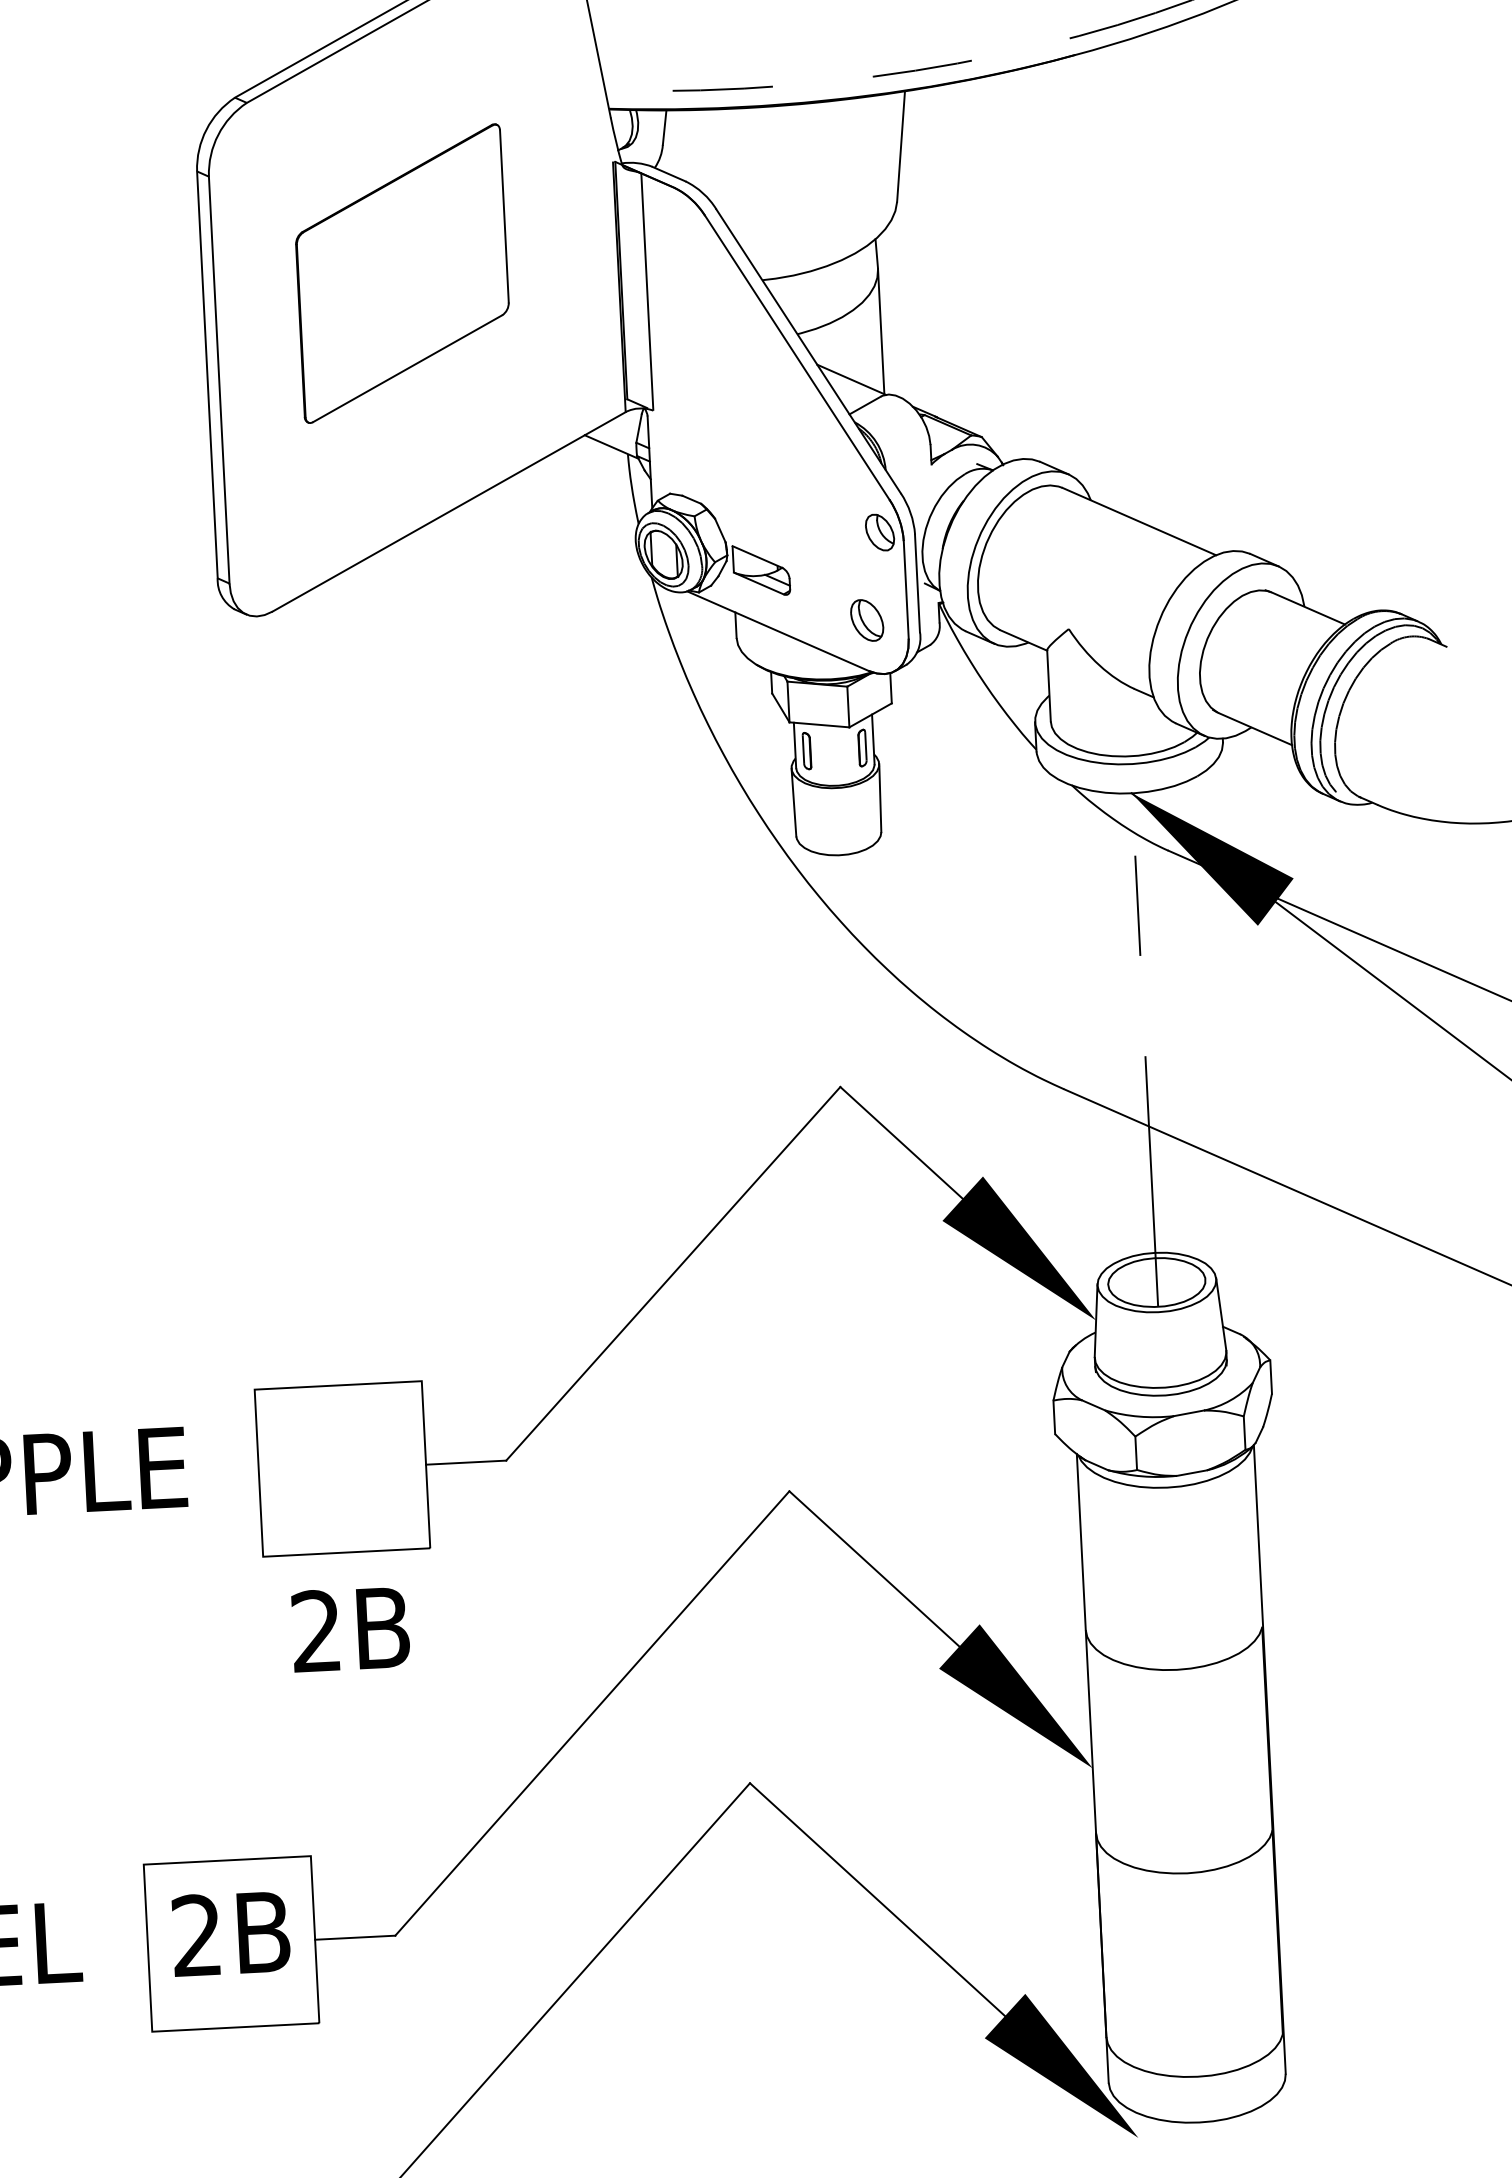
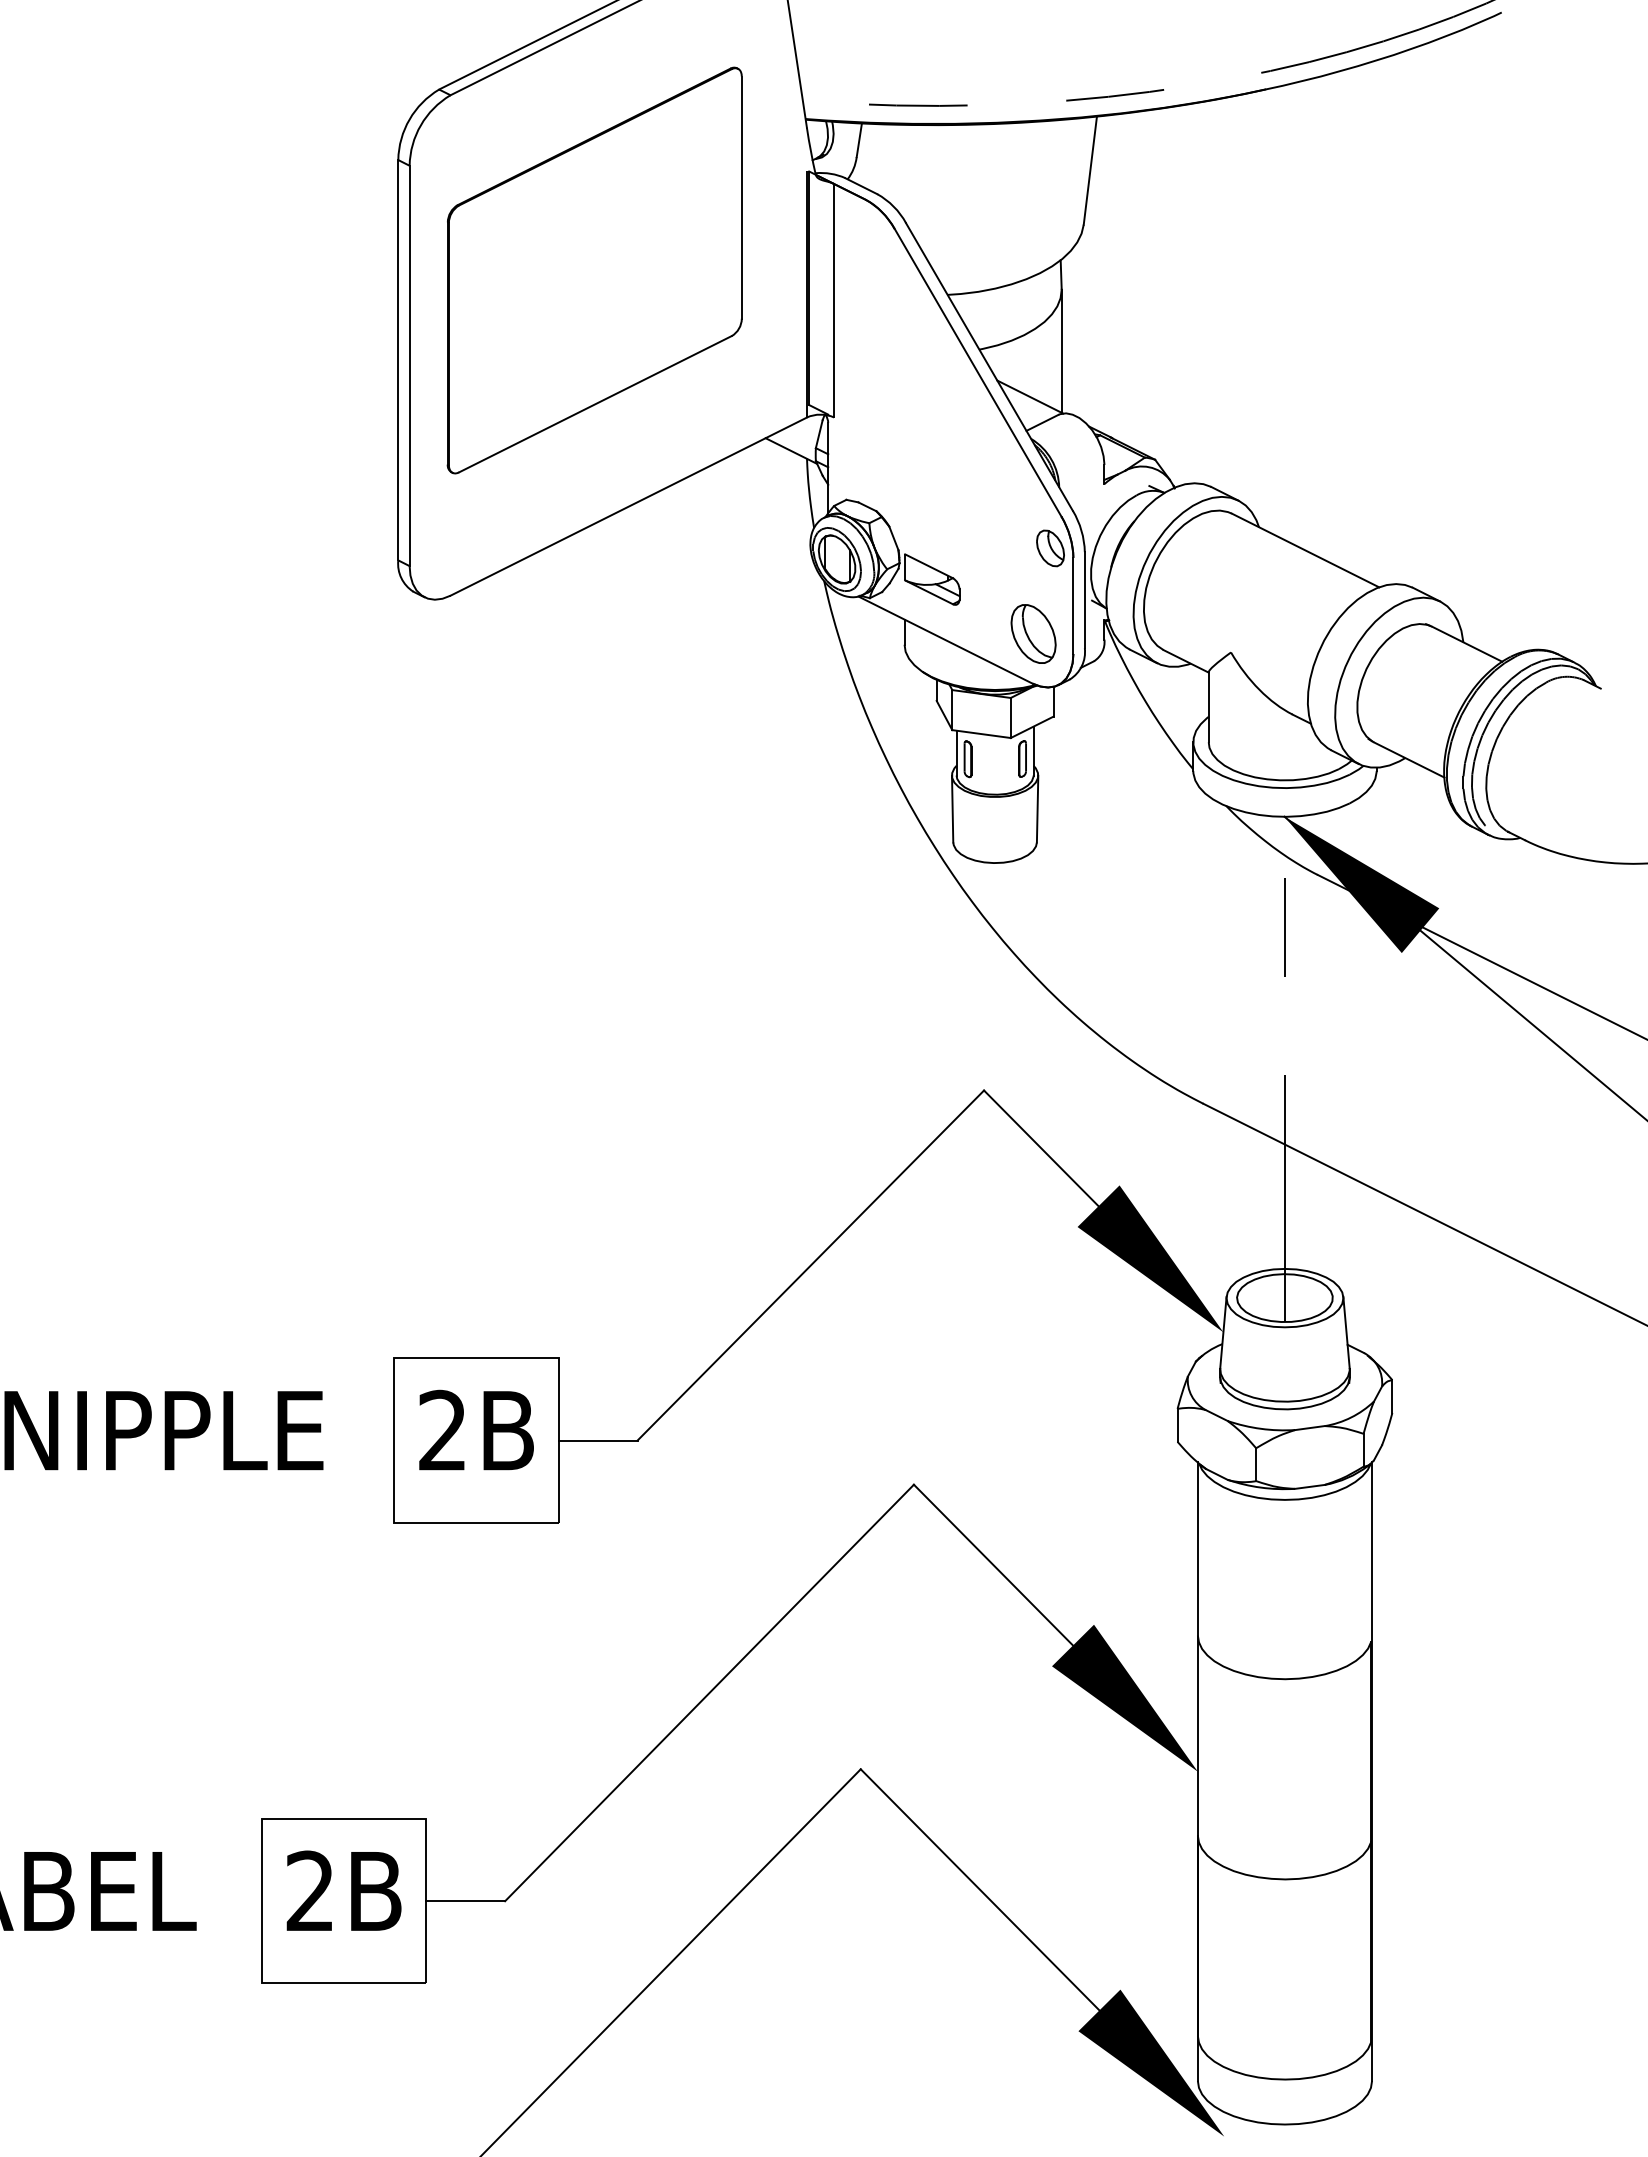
part: (402, 273) -> (594, 270), size x1.43
part: (867, 619) -> (1033, 633), size x1.43
text: (350, 1628) -> (476, 1429), moved

